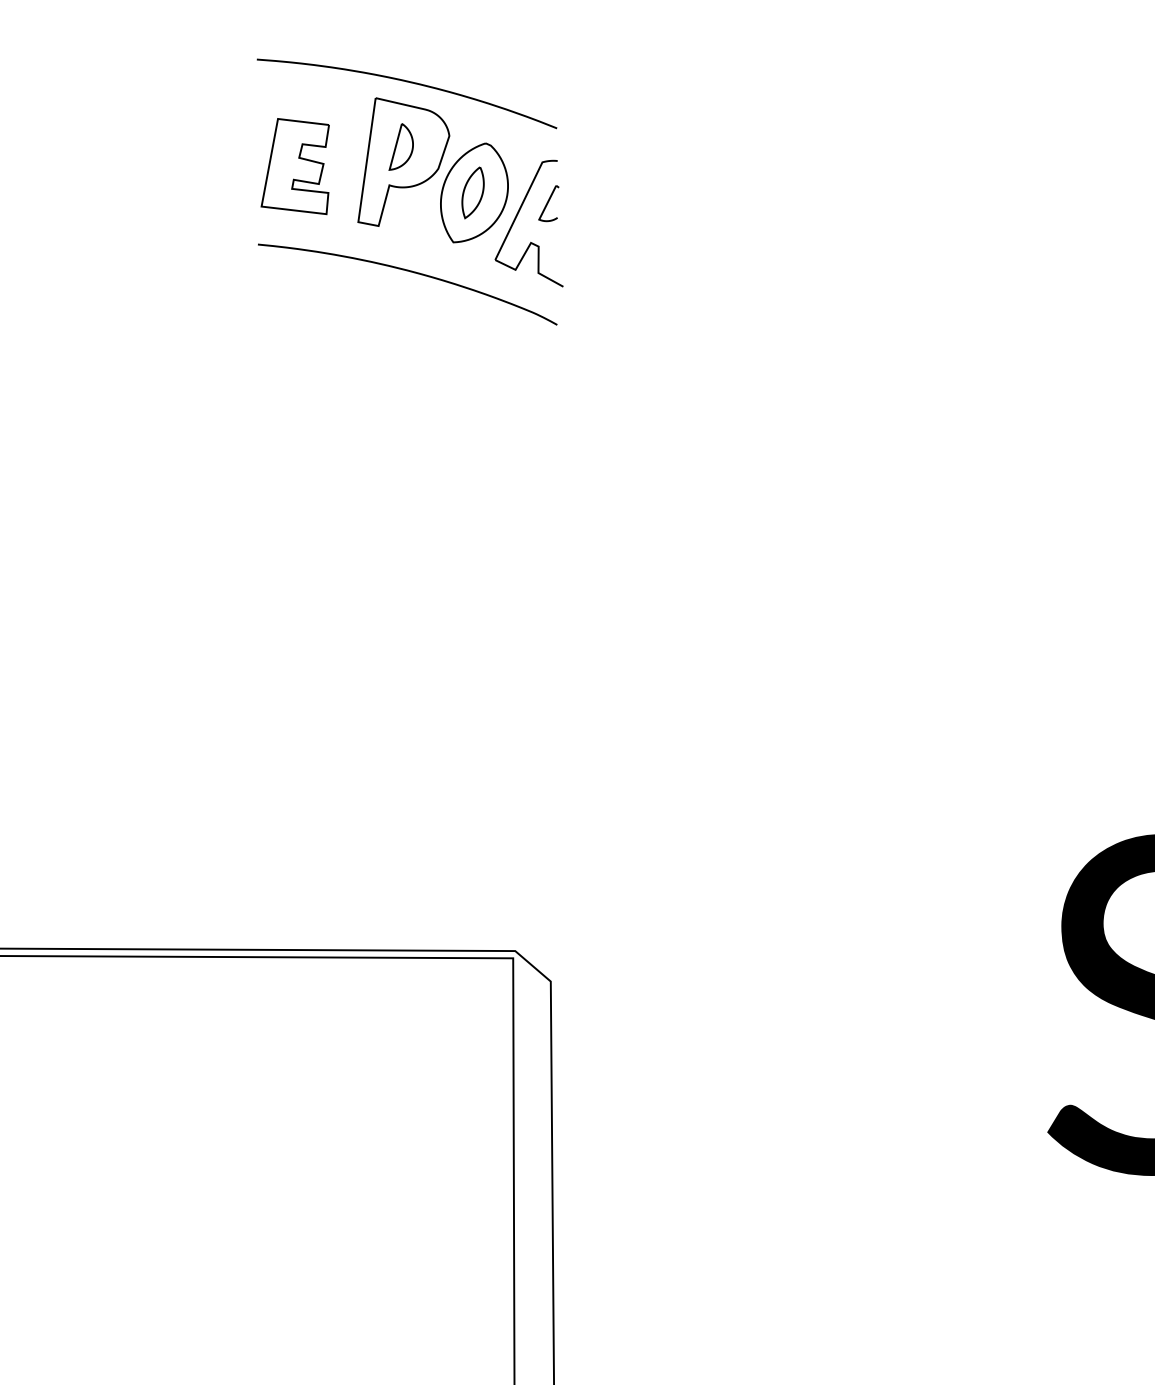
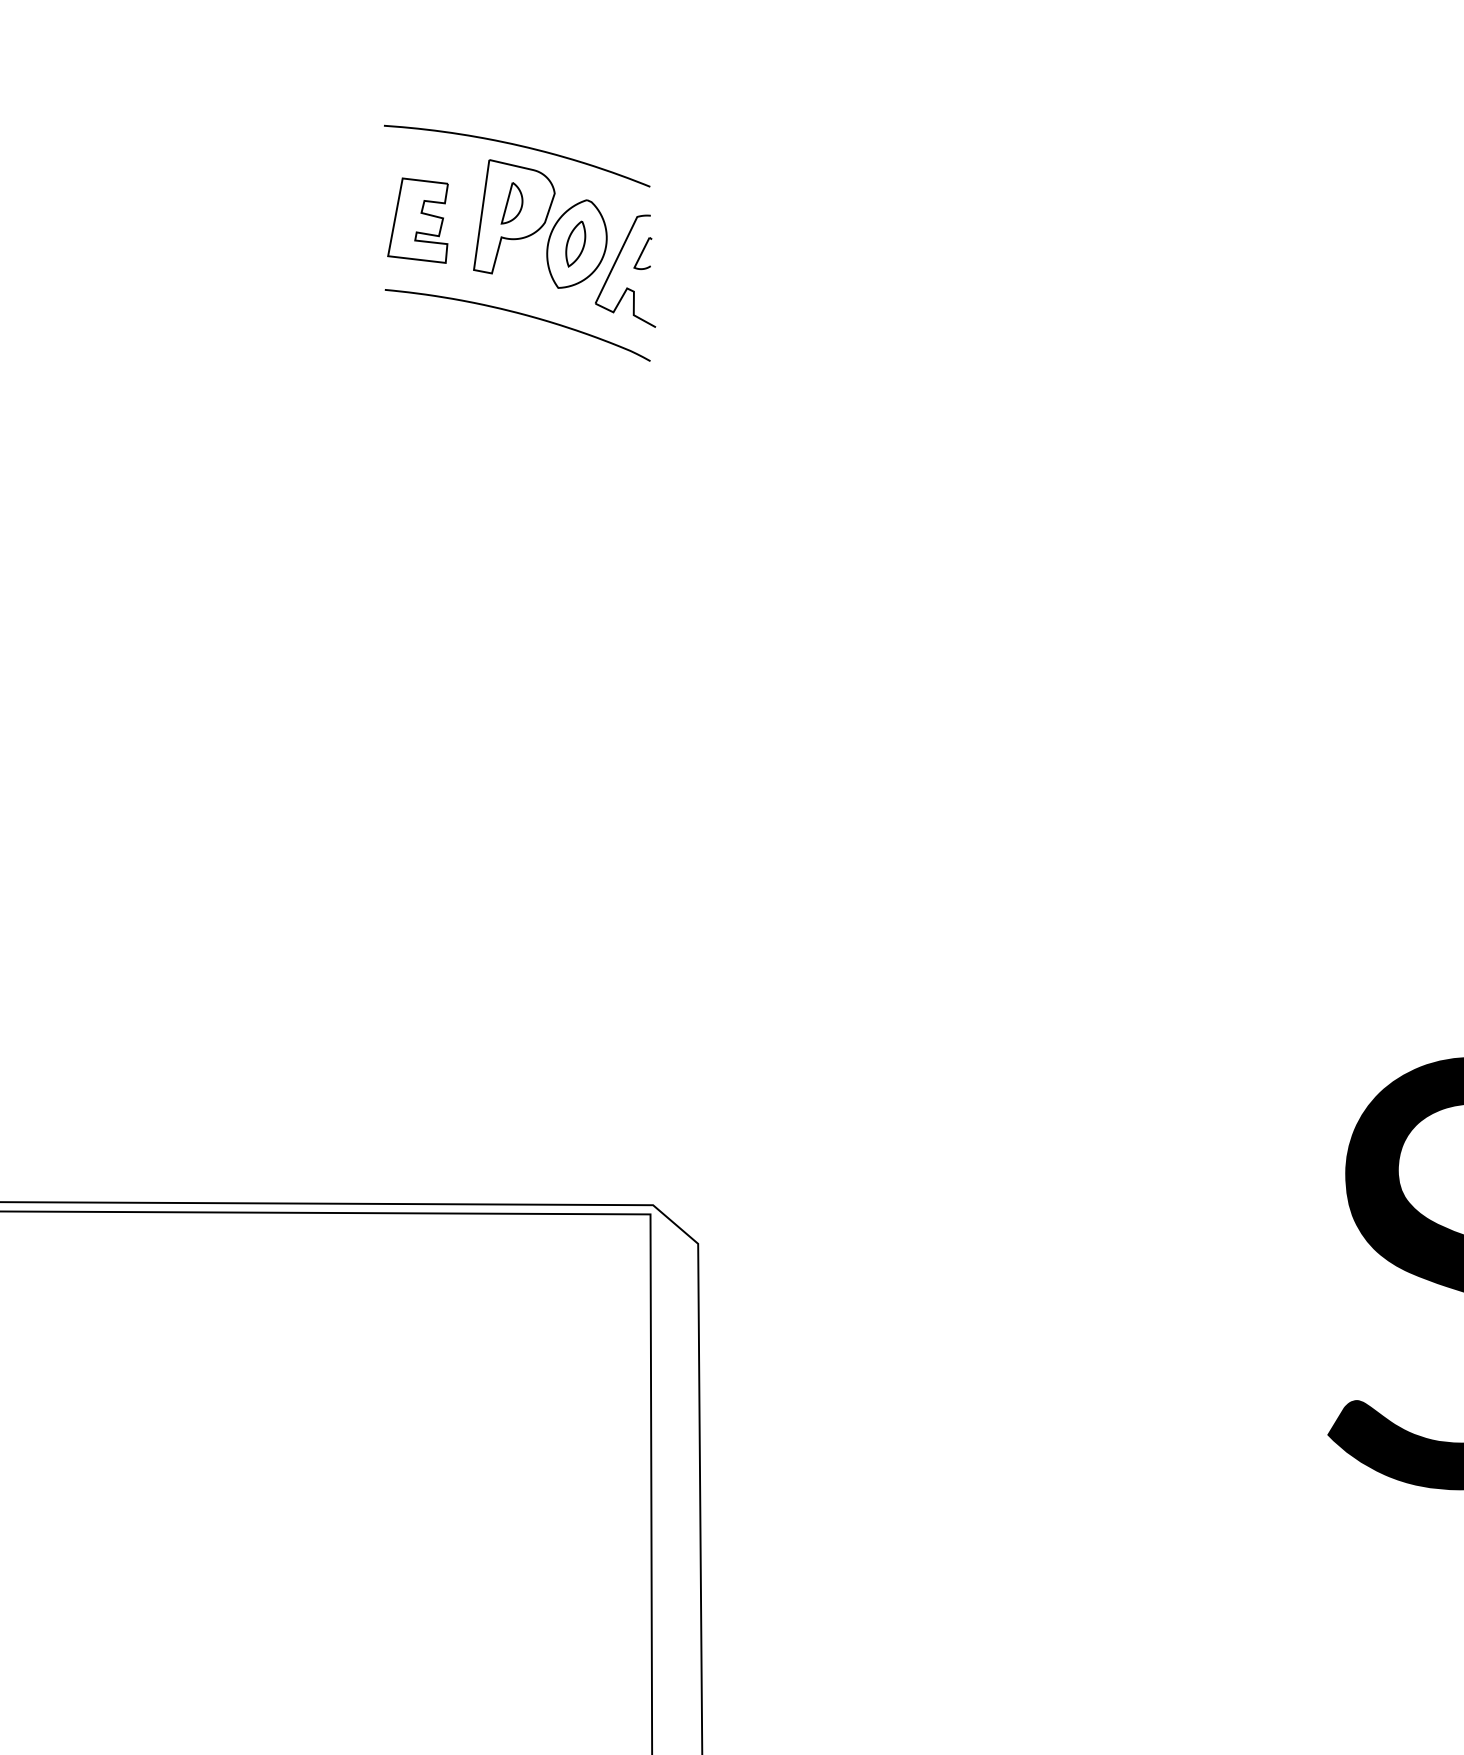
part: (409, 192) -> (519, 243), size x0.7

